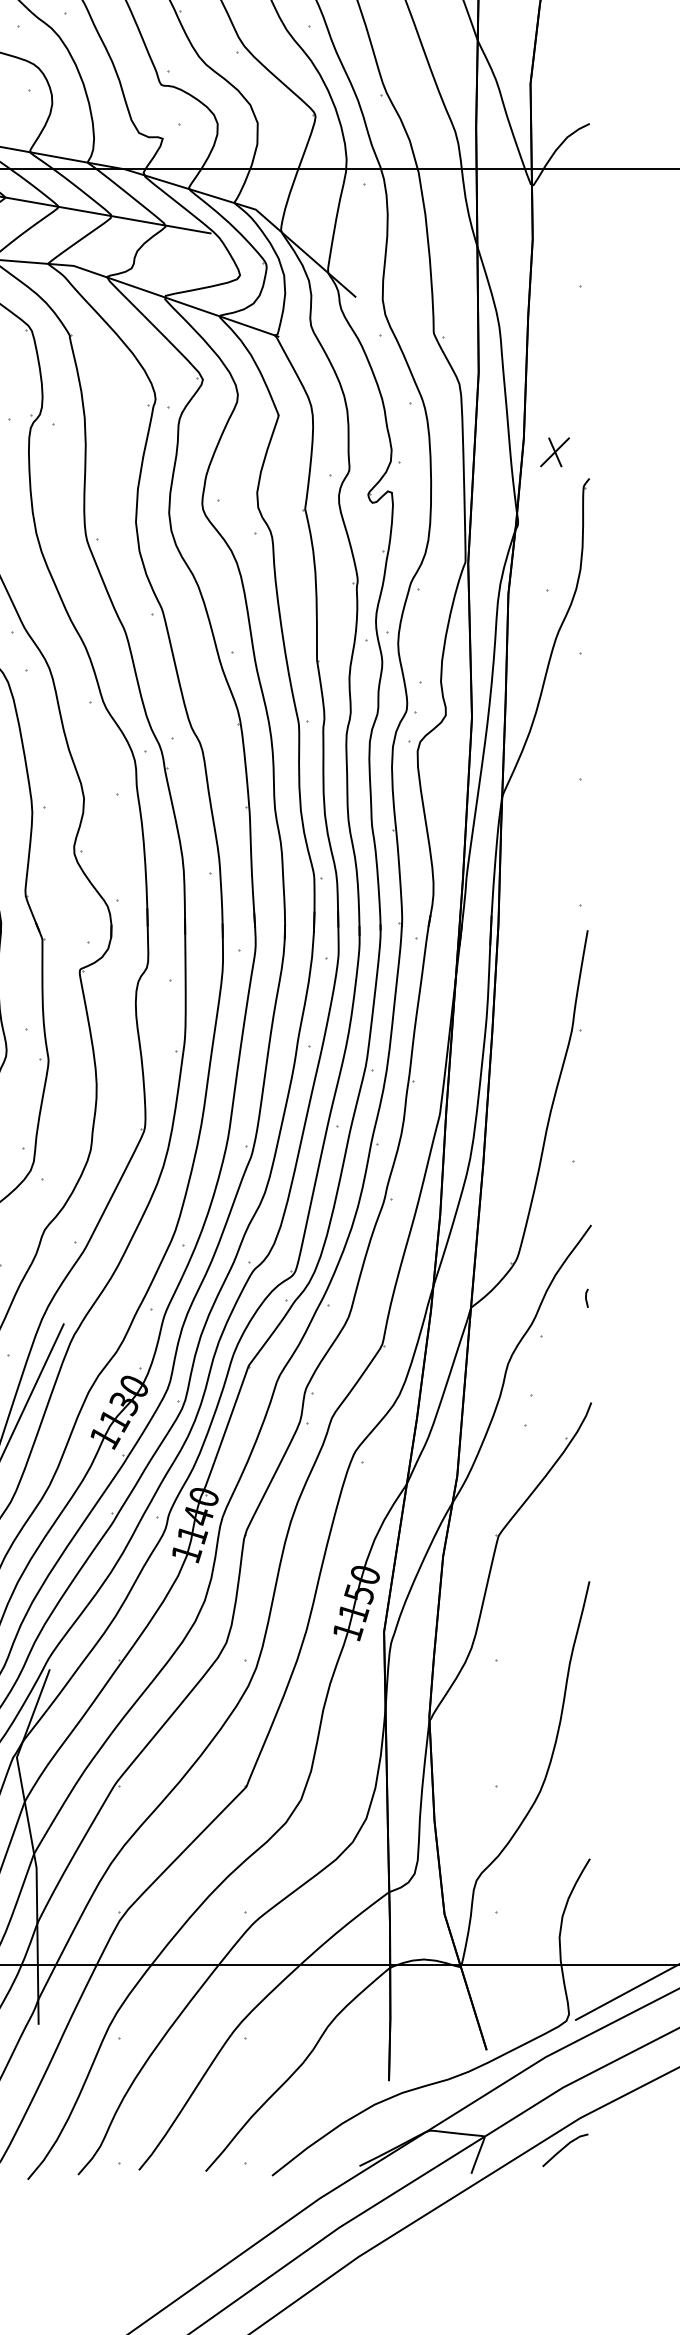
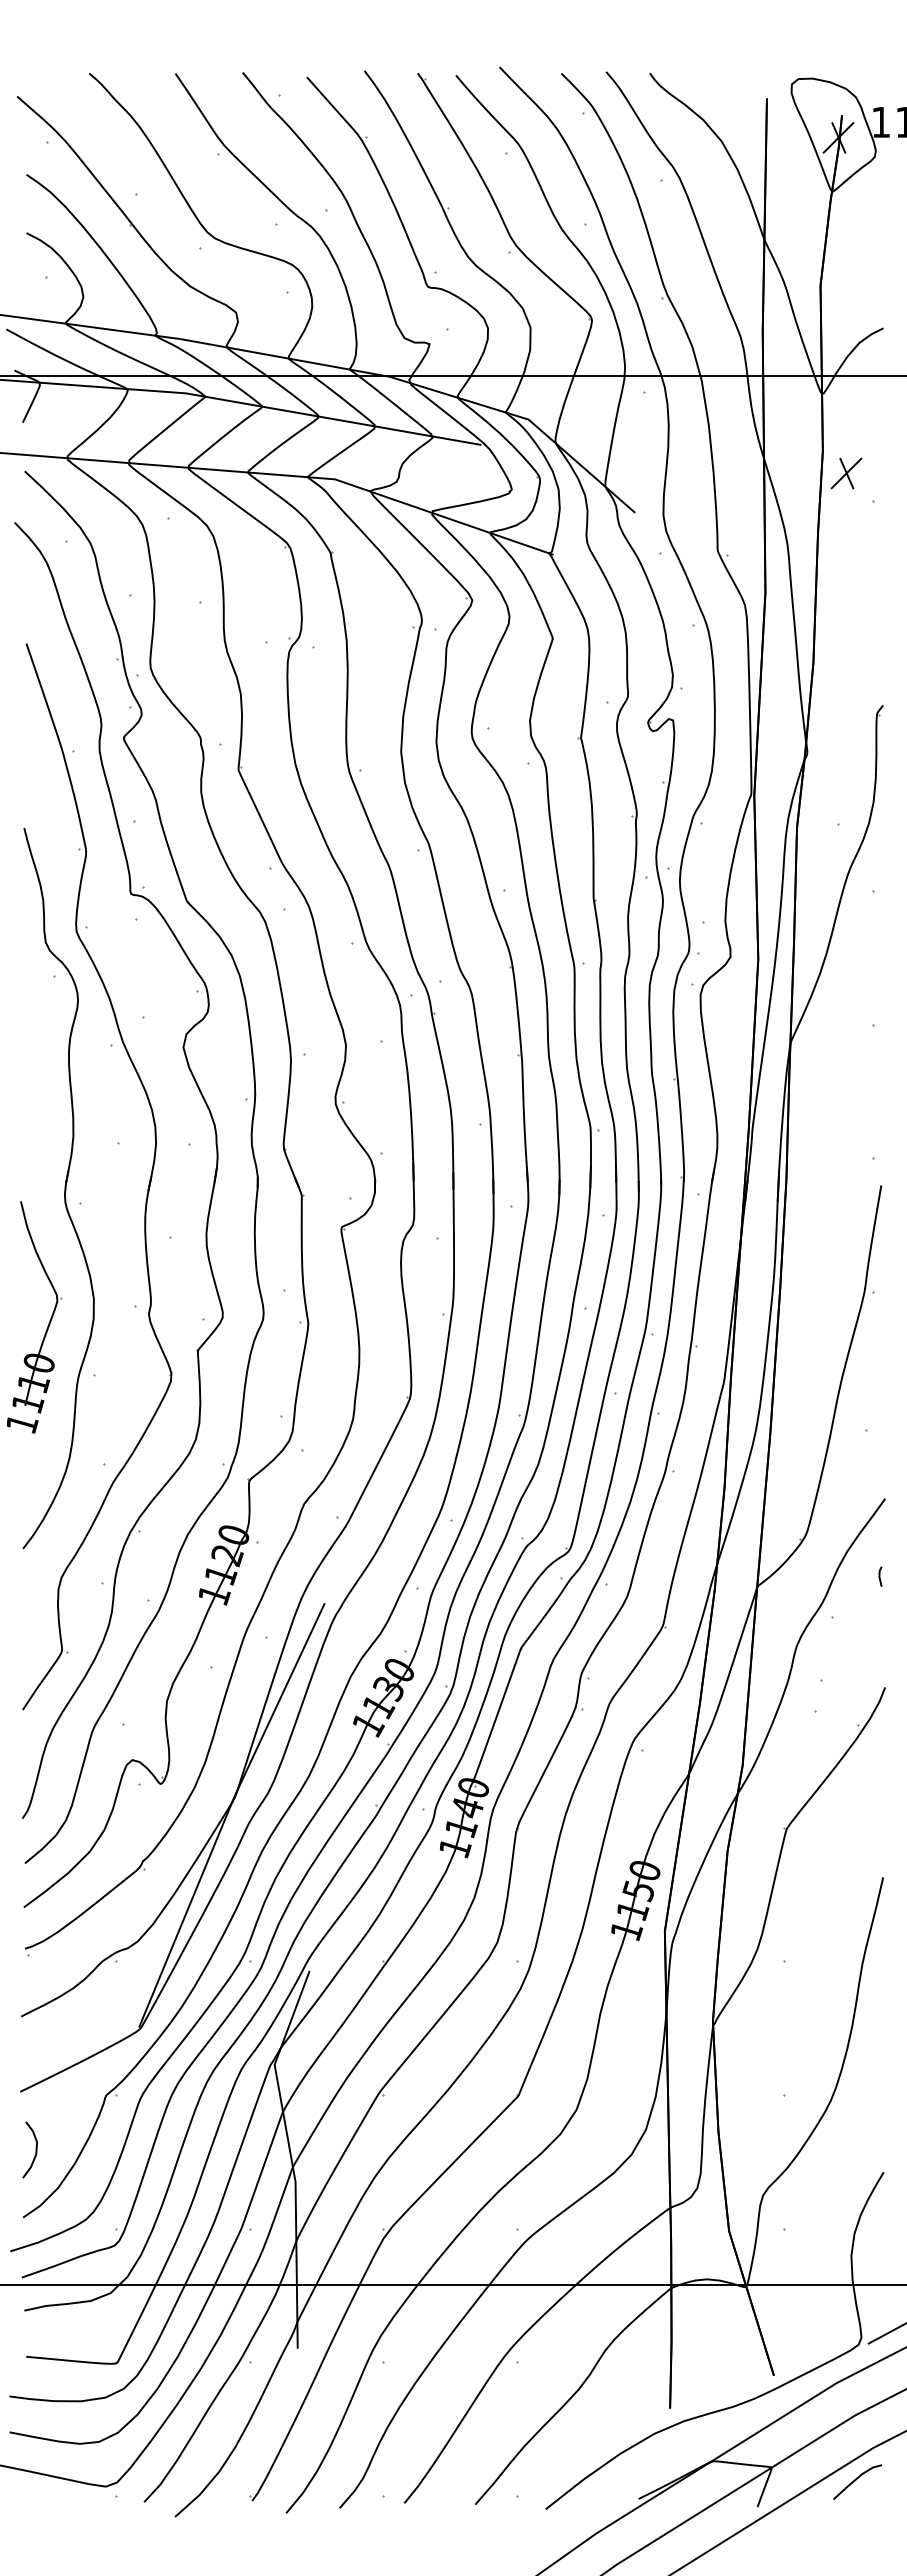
part: (554, 452) -> (846, 473), moved

